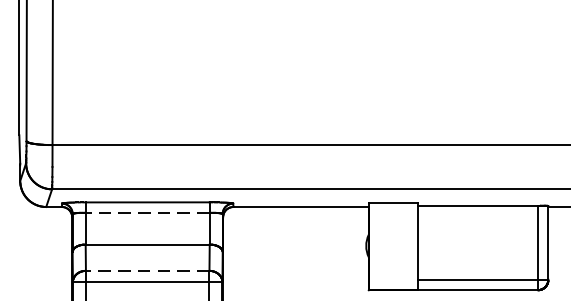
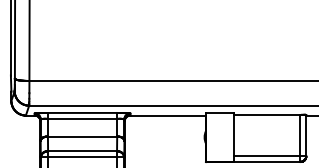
line: (147, 212) -> (82, 118), dashed -> solid
line: (147, 271) -> (82, 151), dashed -> solid

